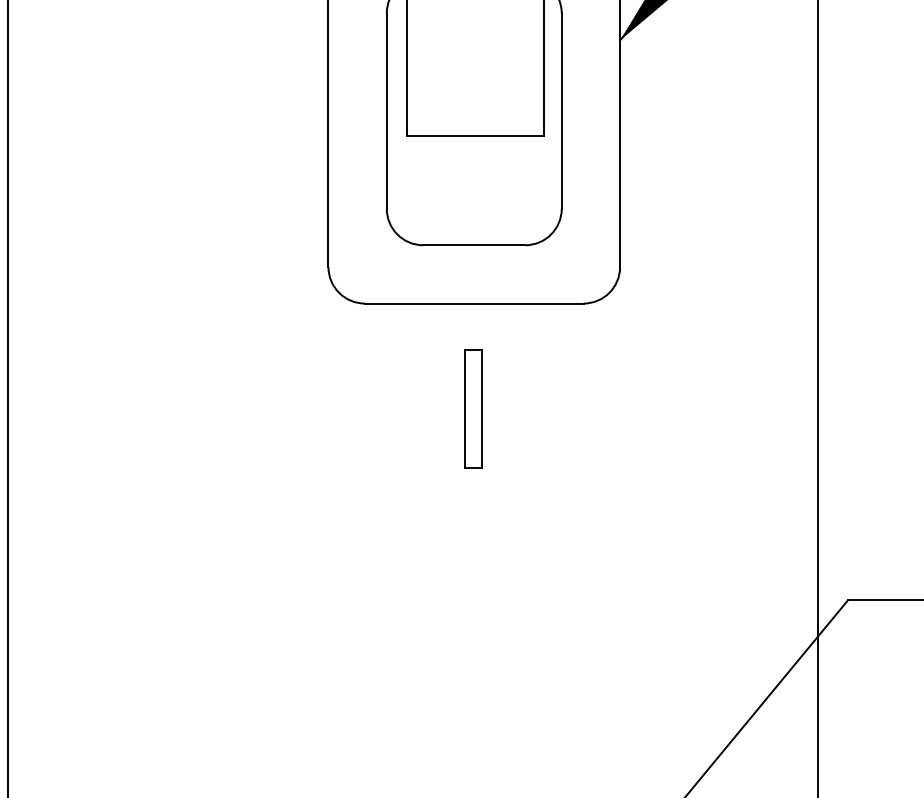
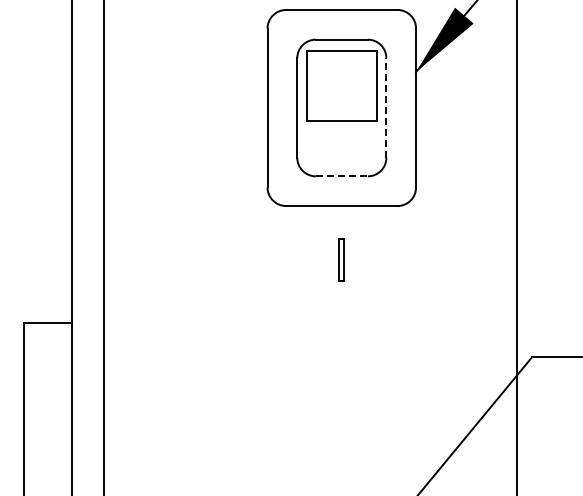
line: (561, 112) -> (386, 108), solid -> dashed
line: (473, 245) -> (341, 176), solid -> dashed
part: (473, 408) -> (341, 259), size x0.7

